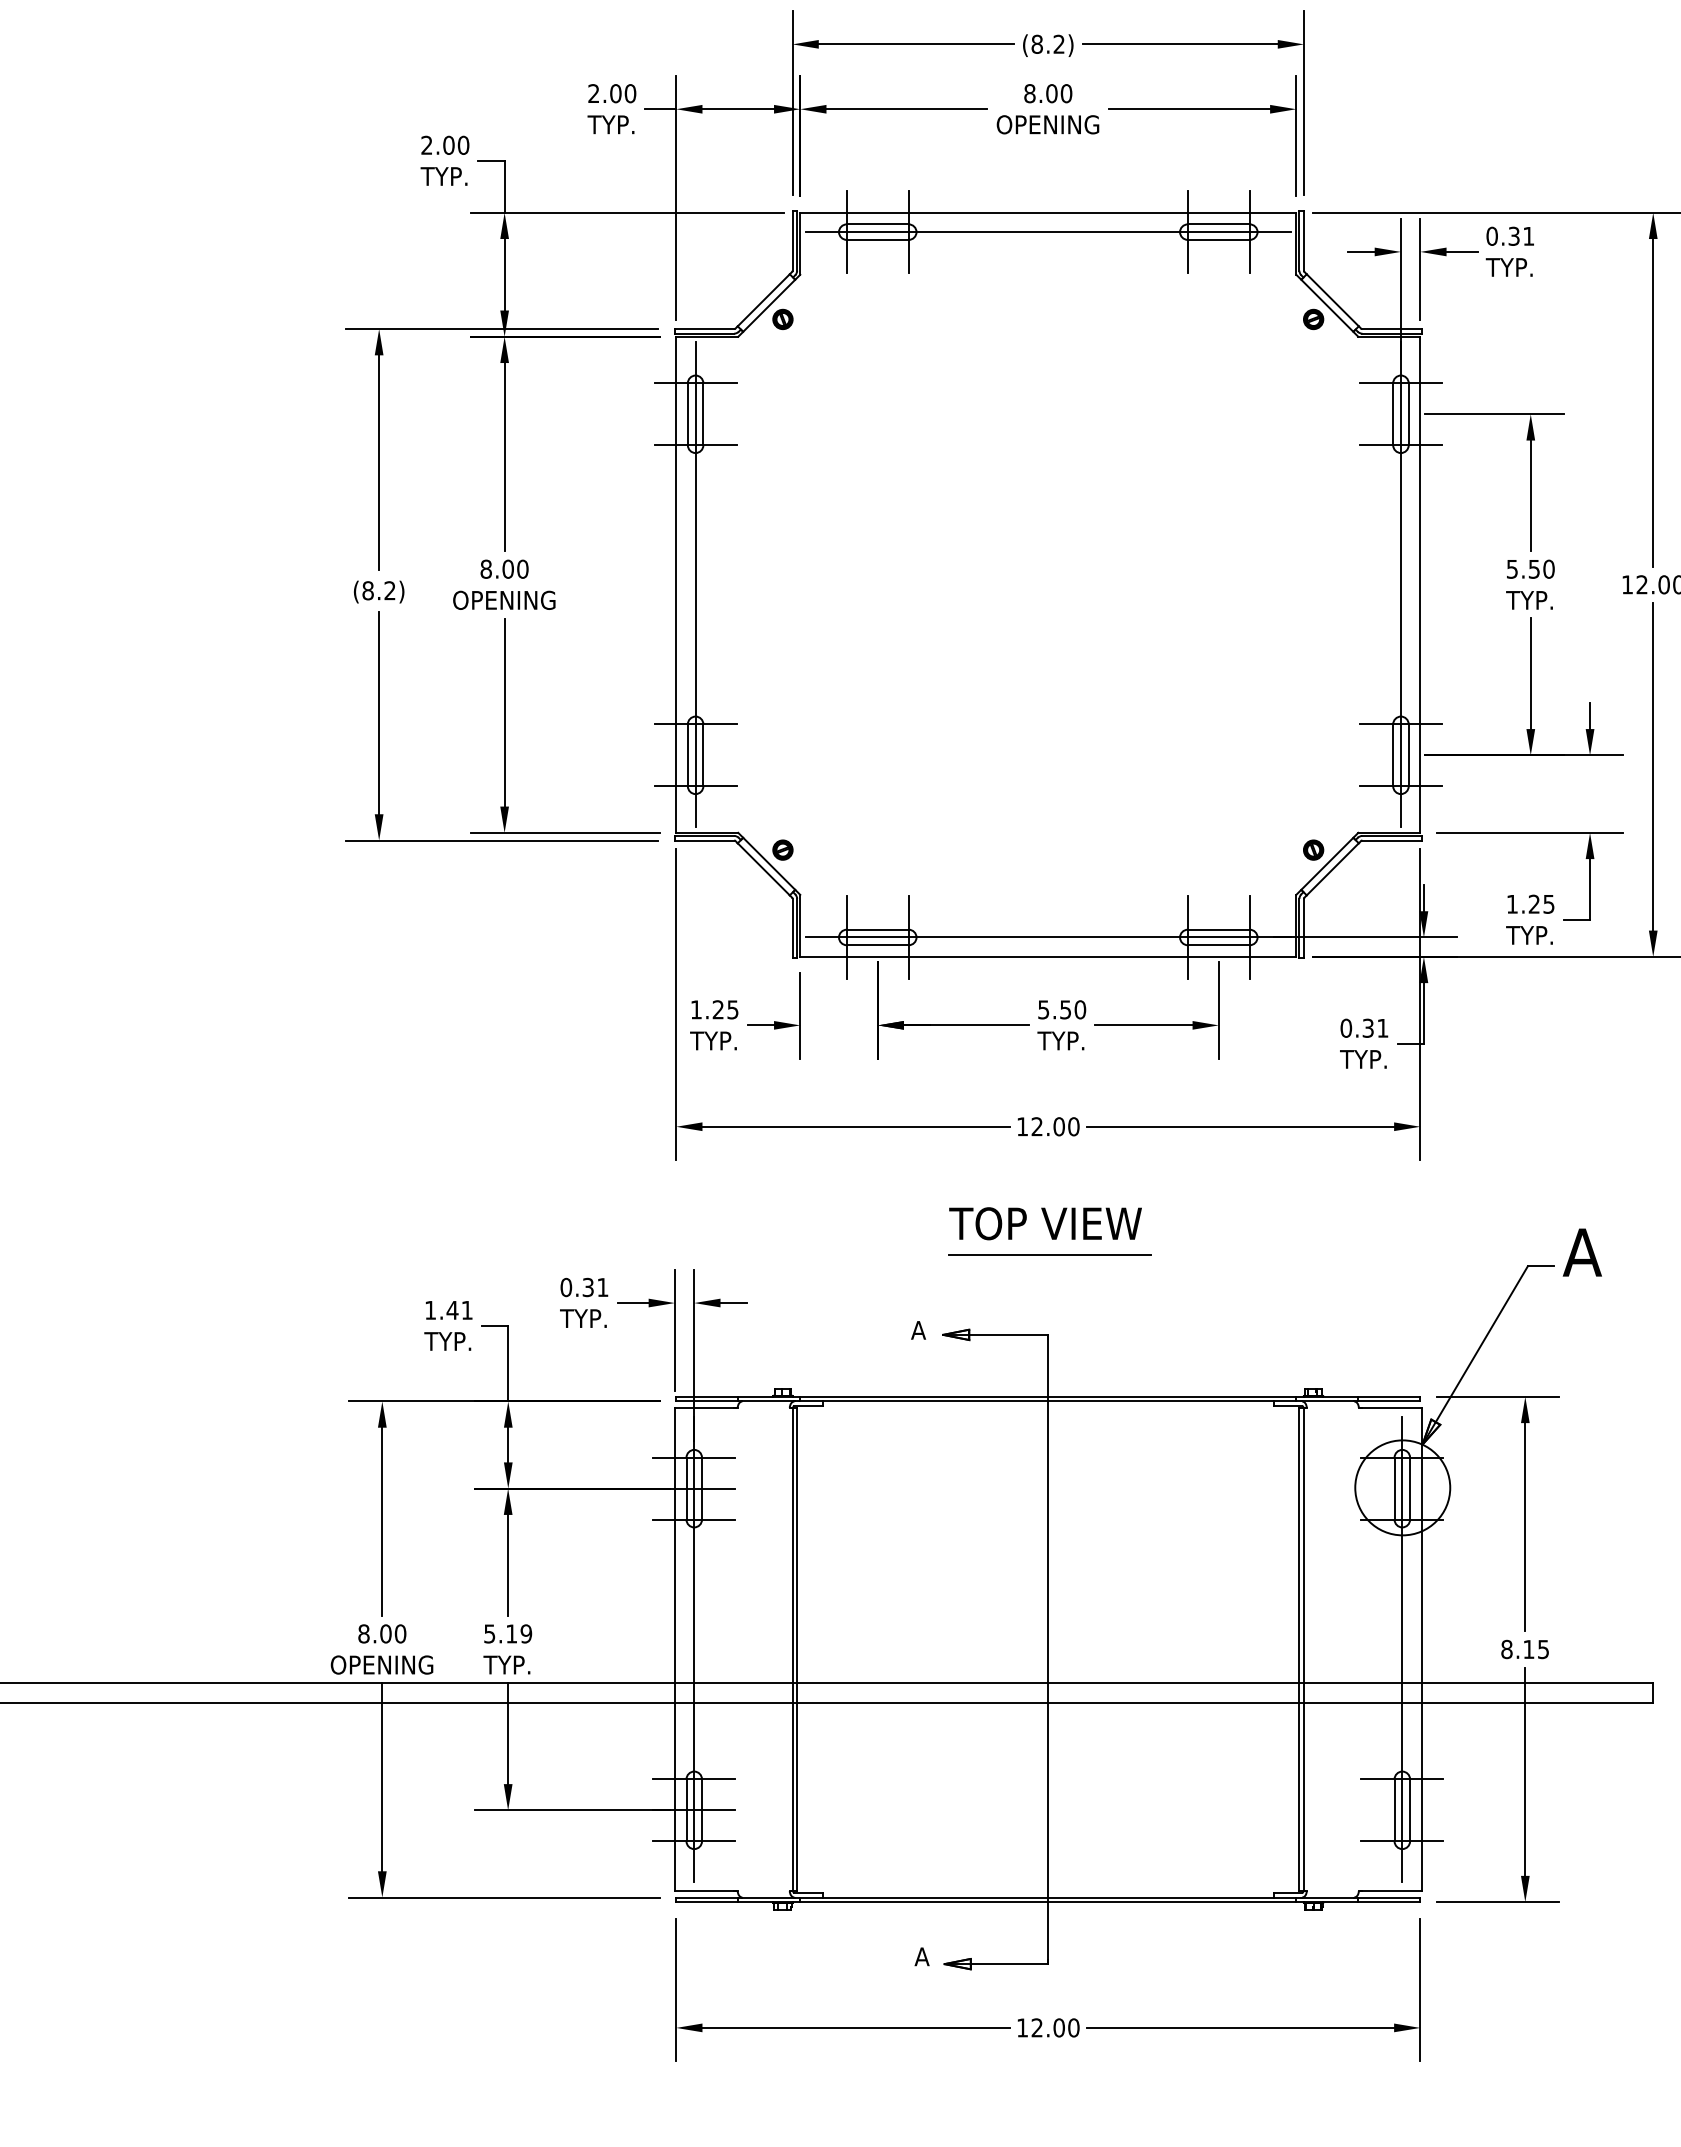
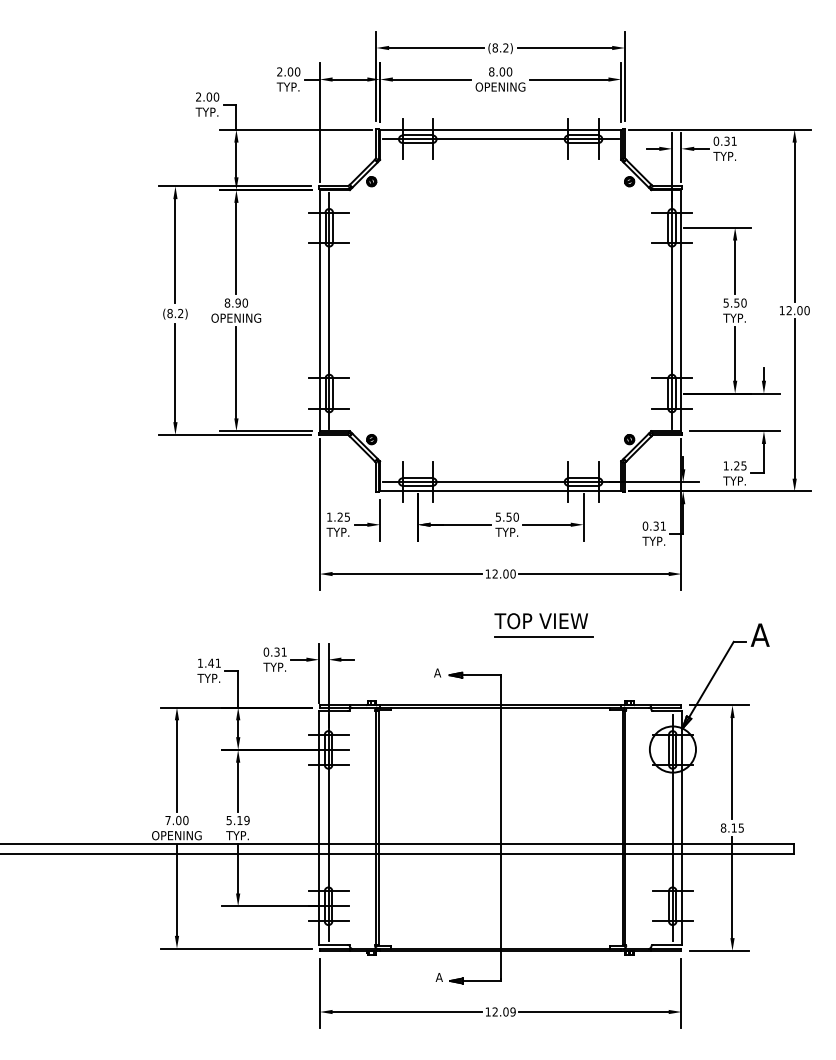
text: (506, 570) -> (237, 303), 8.00 -> 8.90
part: (1050, 1232) -> (543, 625), moved
text: (362, 1633) -> (167, 820), 8.00 -> 7.00
text: (1072, 2026) -> (512, 1011), 12.00 -> 12.09

